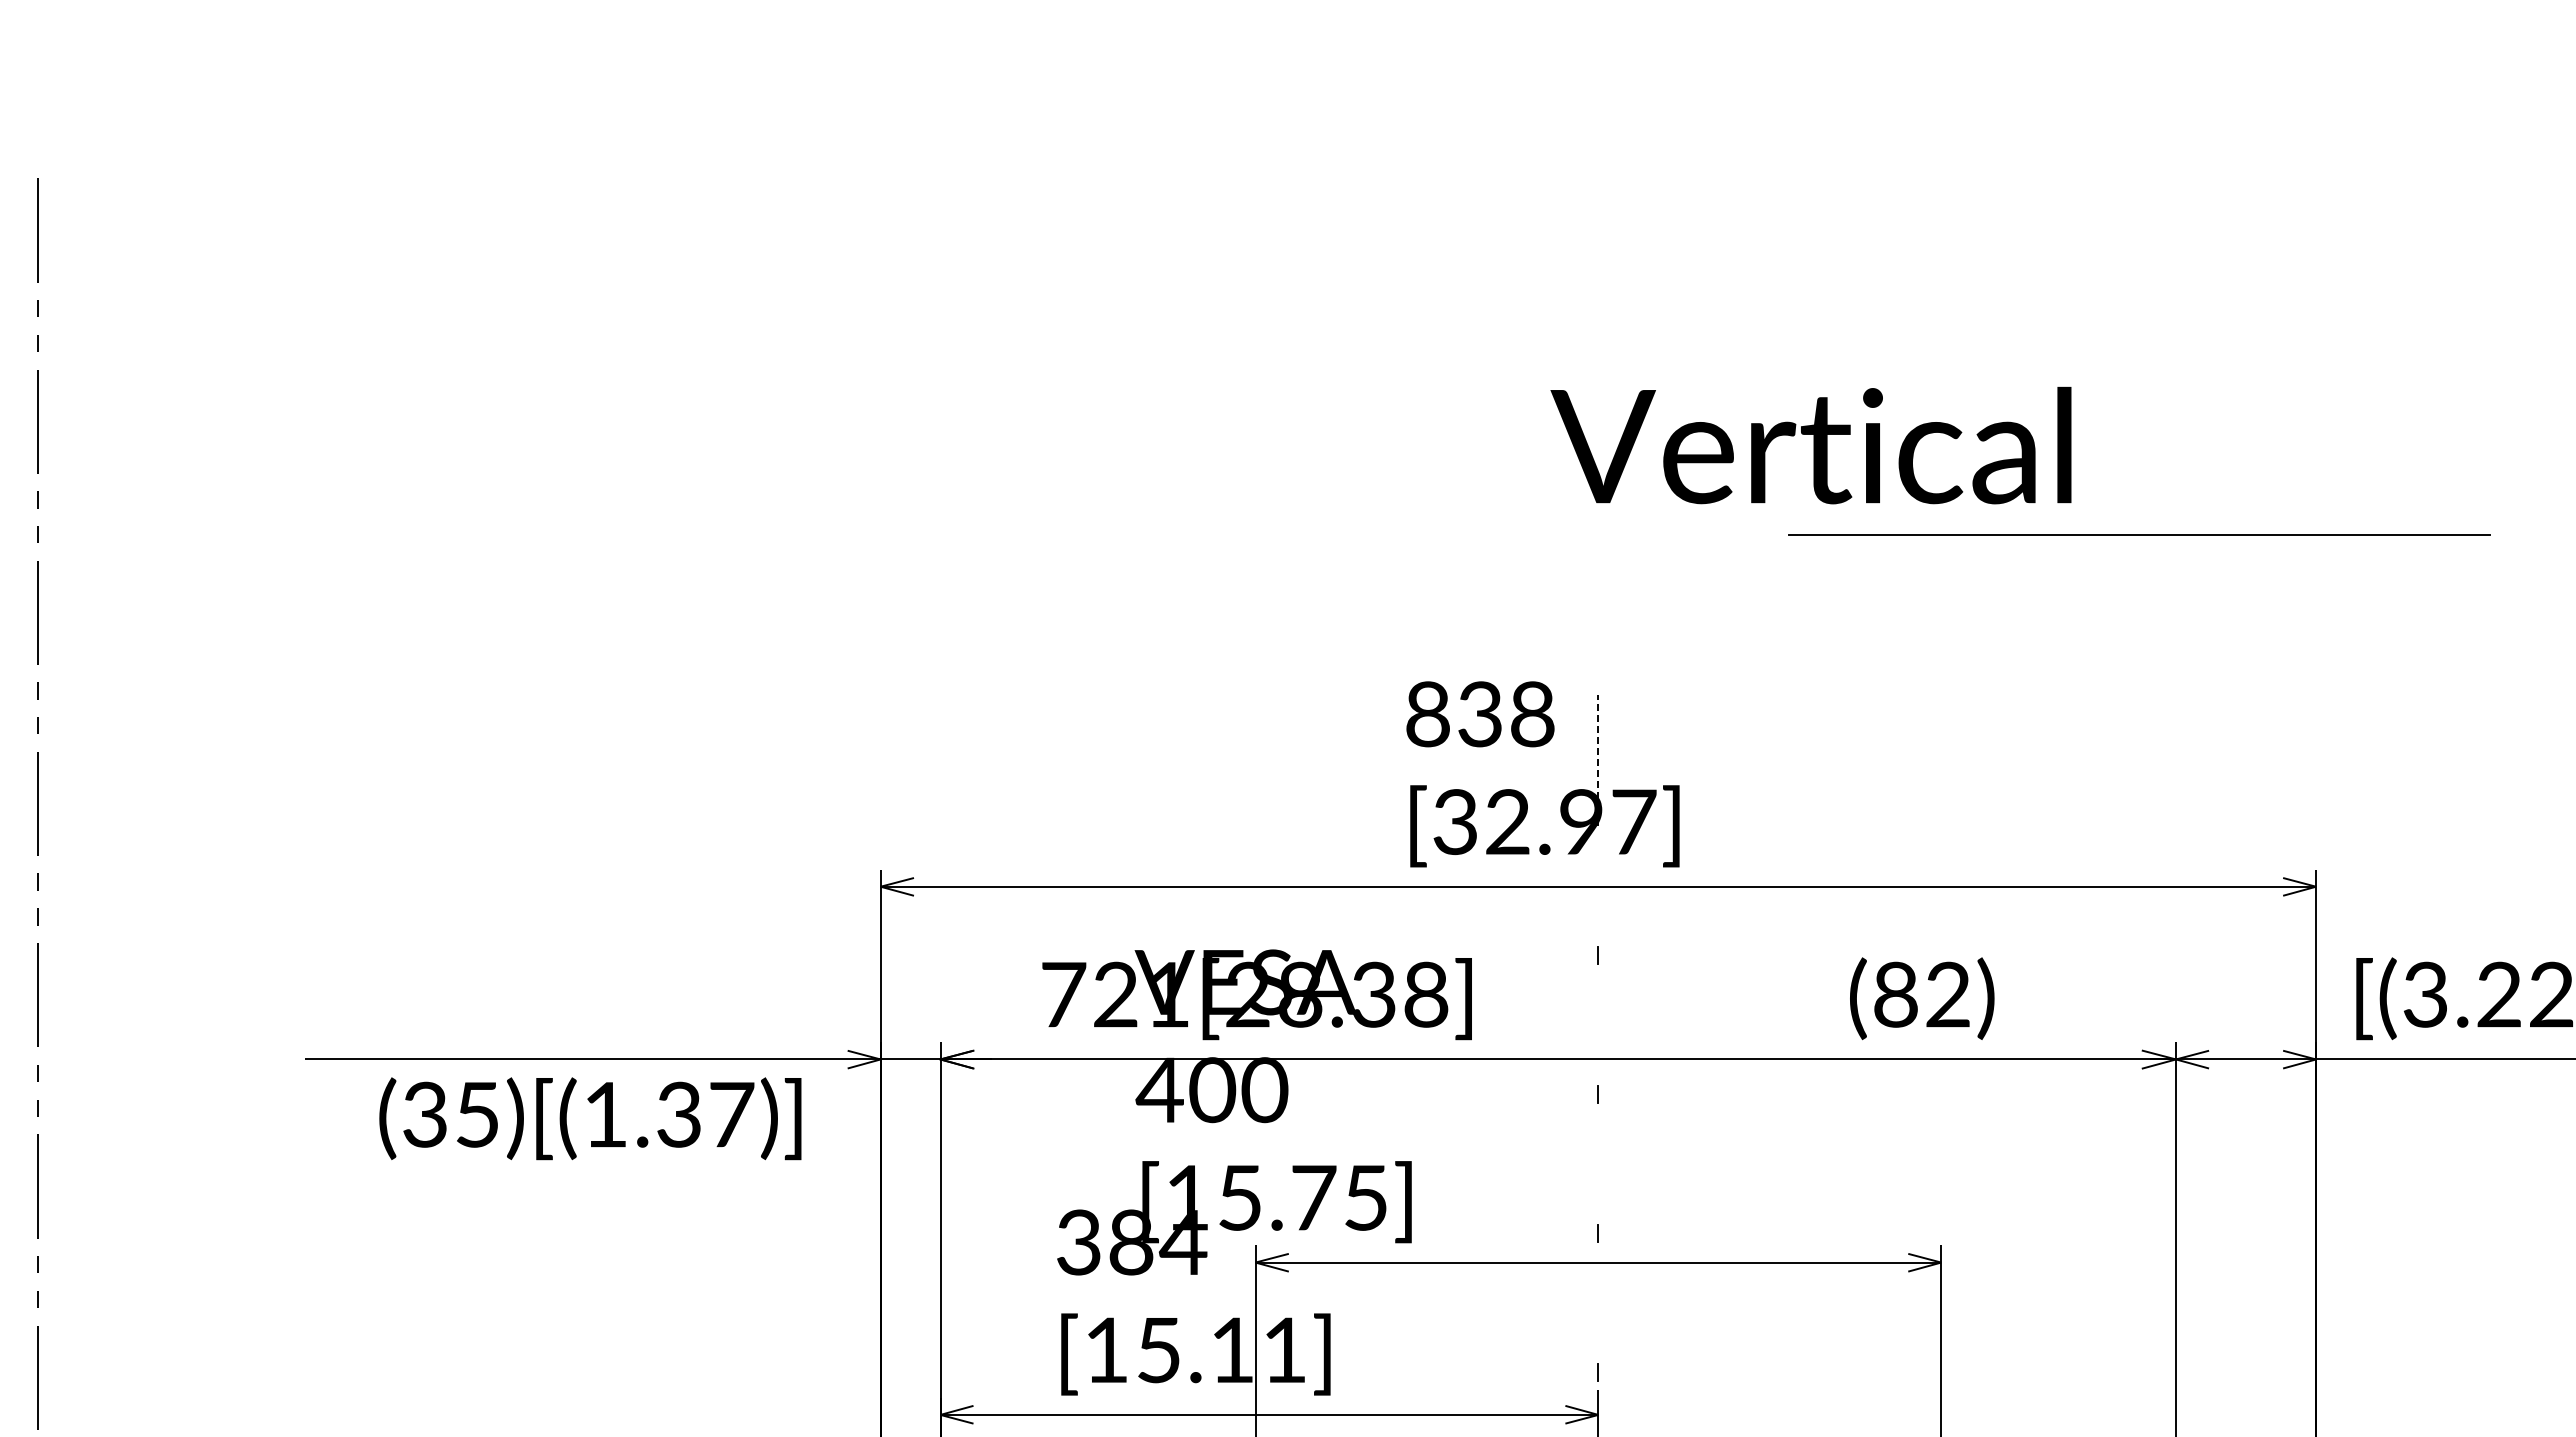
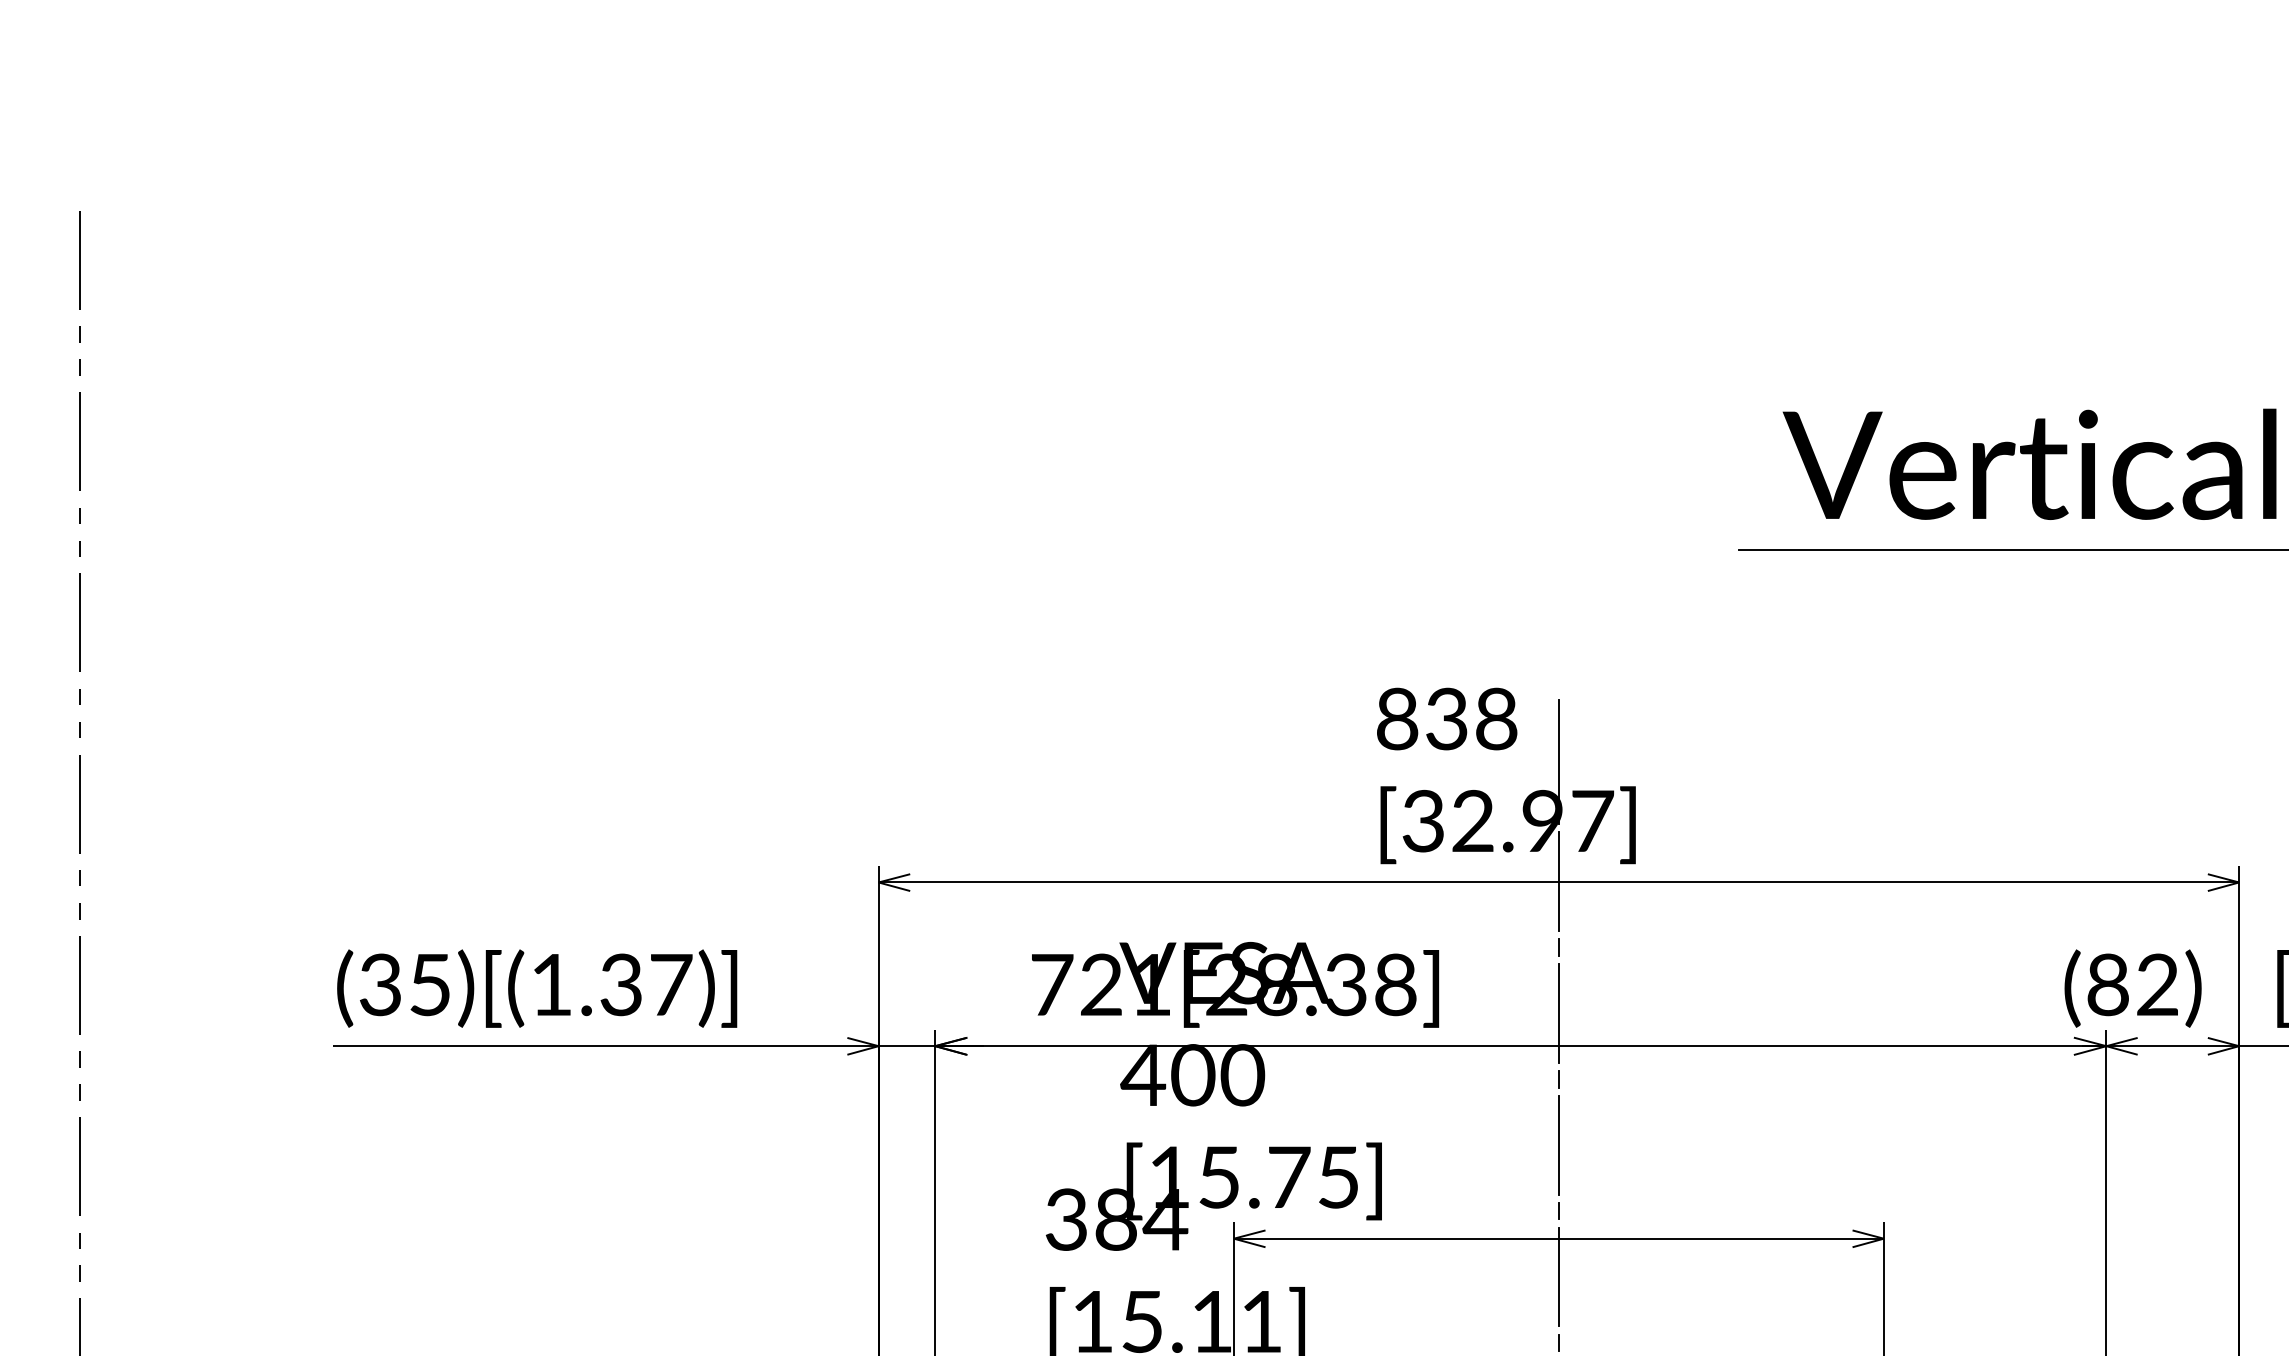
text: (1810, 445) -> (2029, 464), moved
line: (1598, 746) -> (1558, 749), dashed -> solid
line: (1598, 885) -> (1558, 881), added
text: (1922, 998) -> (2133, 988), moved
line: (1598, 1024) -> (1558, 1013), added
text: (590, 1118) -> (537, 988), moved
line: (1598, 1163) -> (1558, 1144), added
line: (1598, 1302) -> (1558, 1276), added

